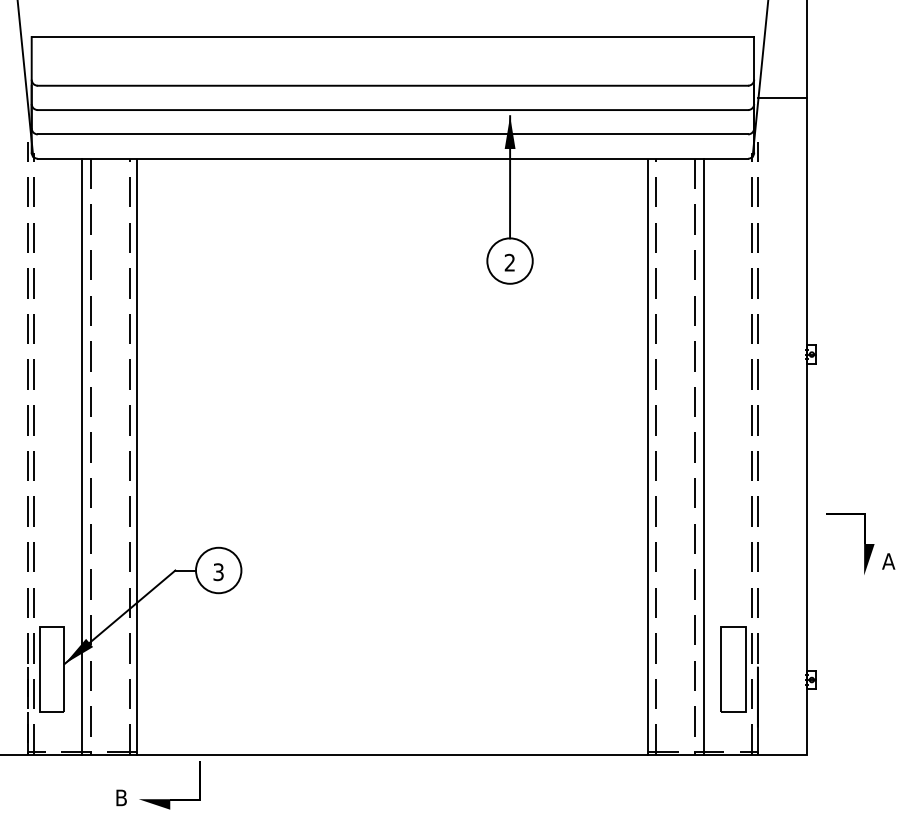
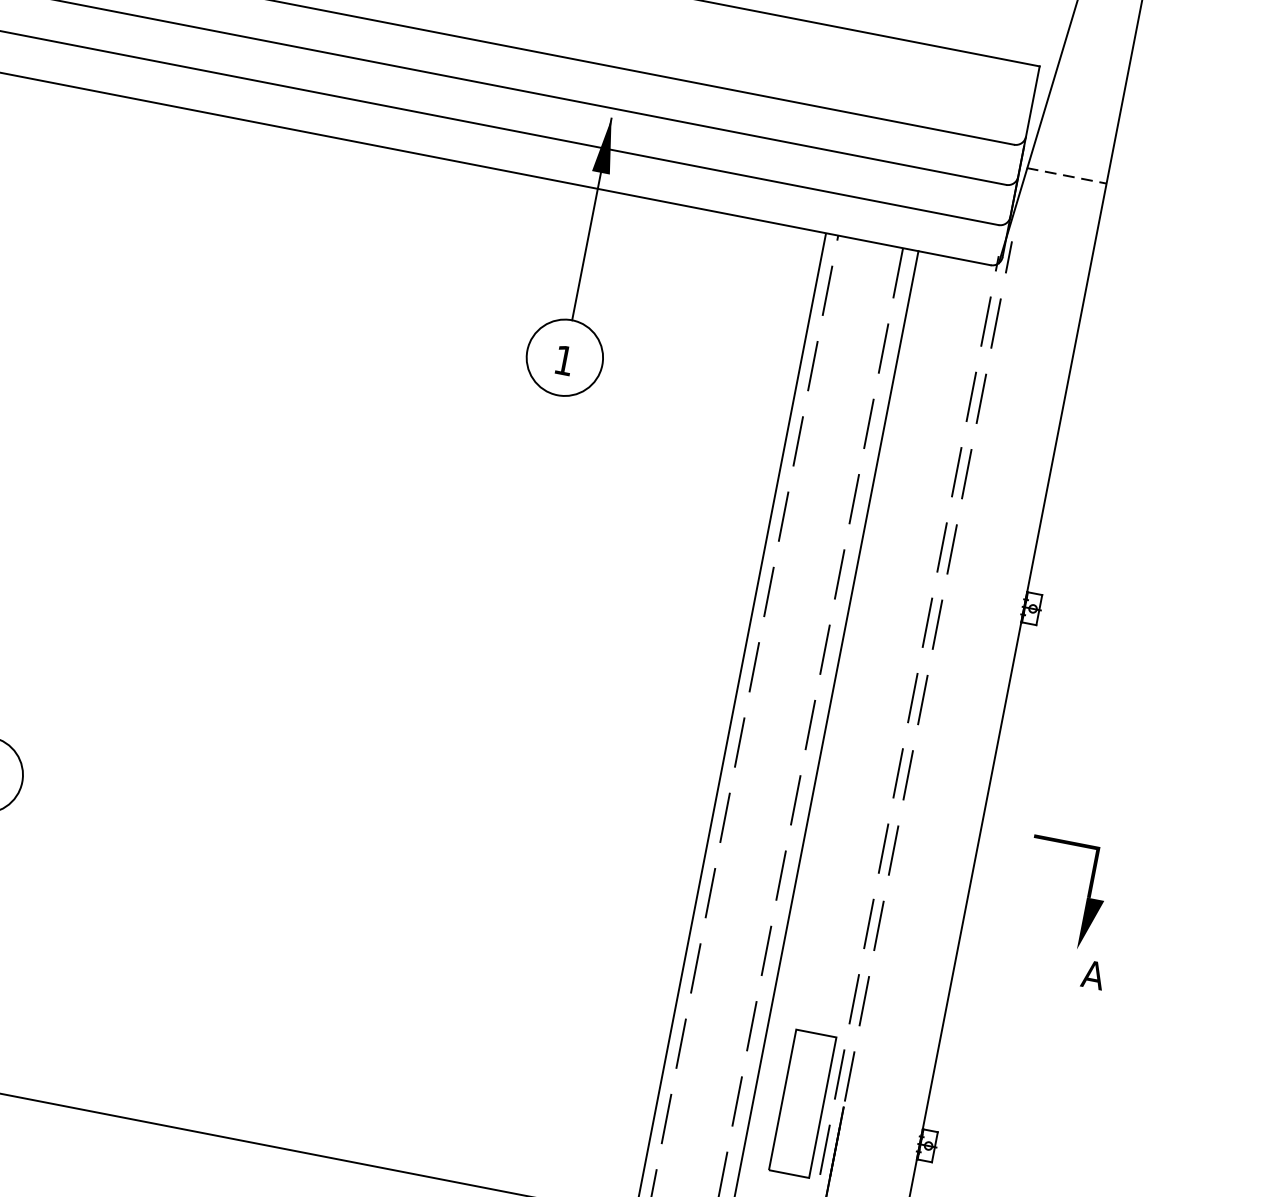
line: (782, 97) -> (1067, 175), solid -> dashed
text: (509, 262) -> (563, 359), 2 -> 1
part: (864, 543) -> (1087, 896), moved

